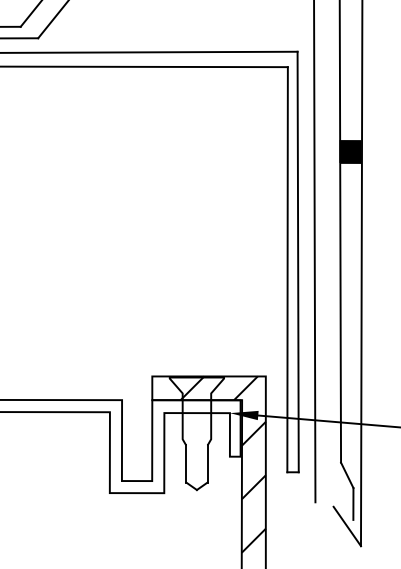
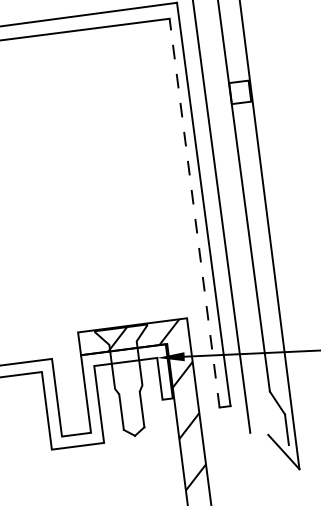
fill: (350, 151) -> (240, 91), removed
line: (287, 269) -> (194, 212), solid -> dashed

